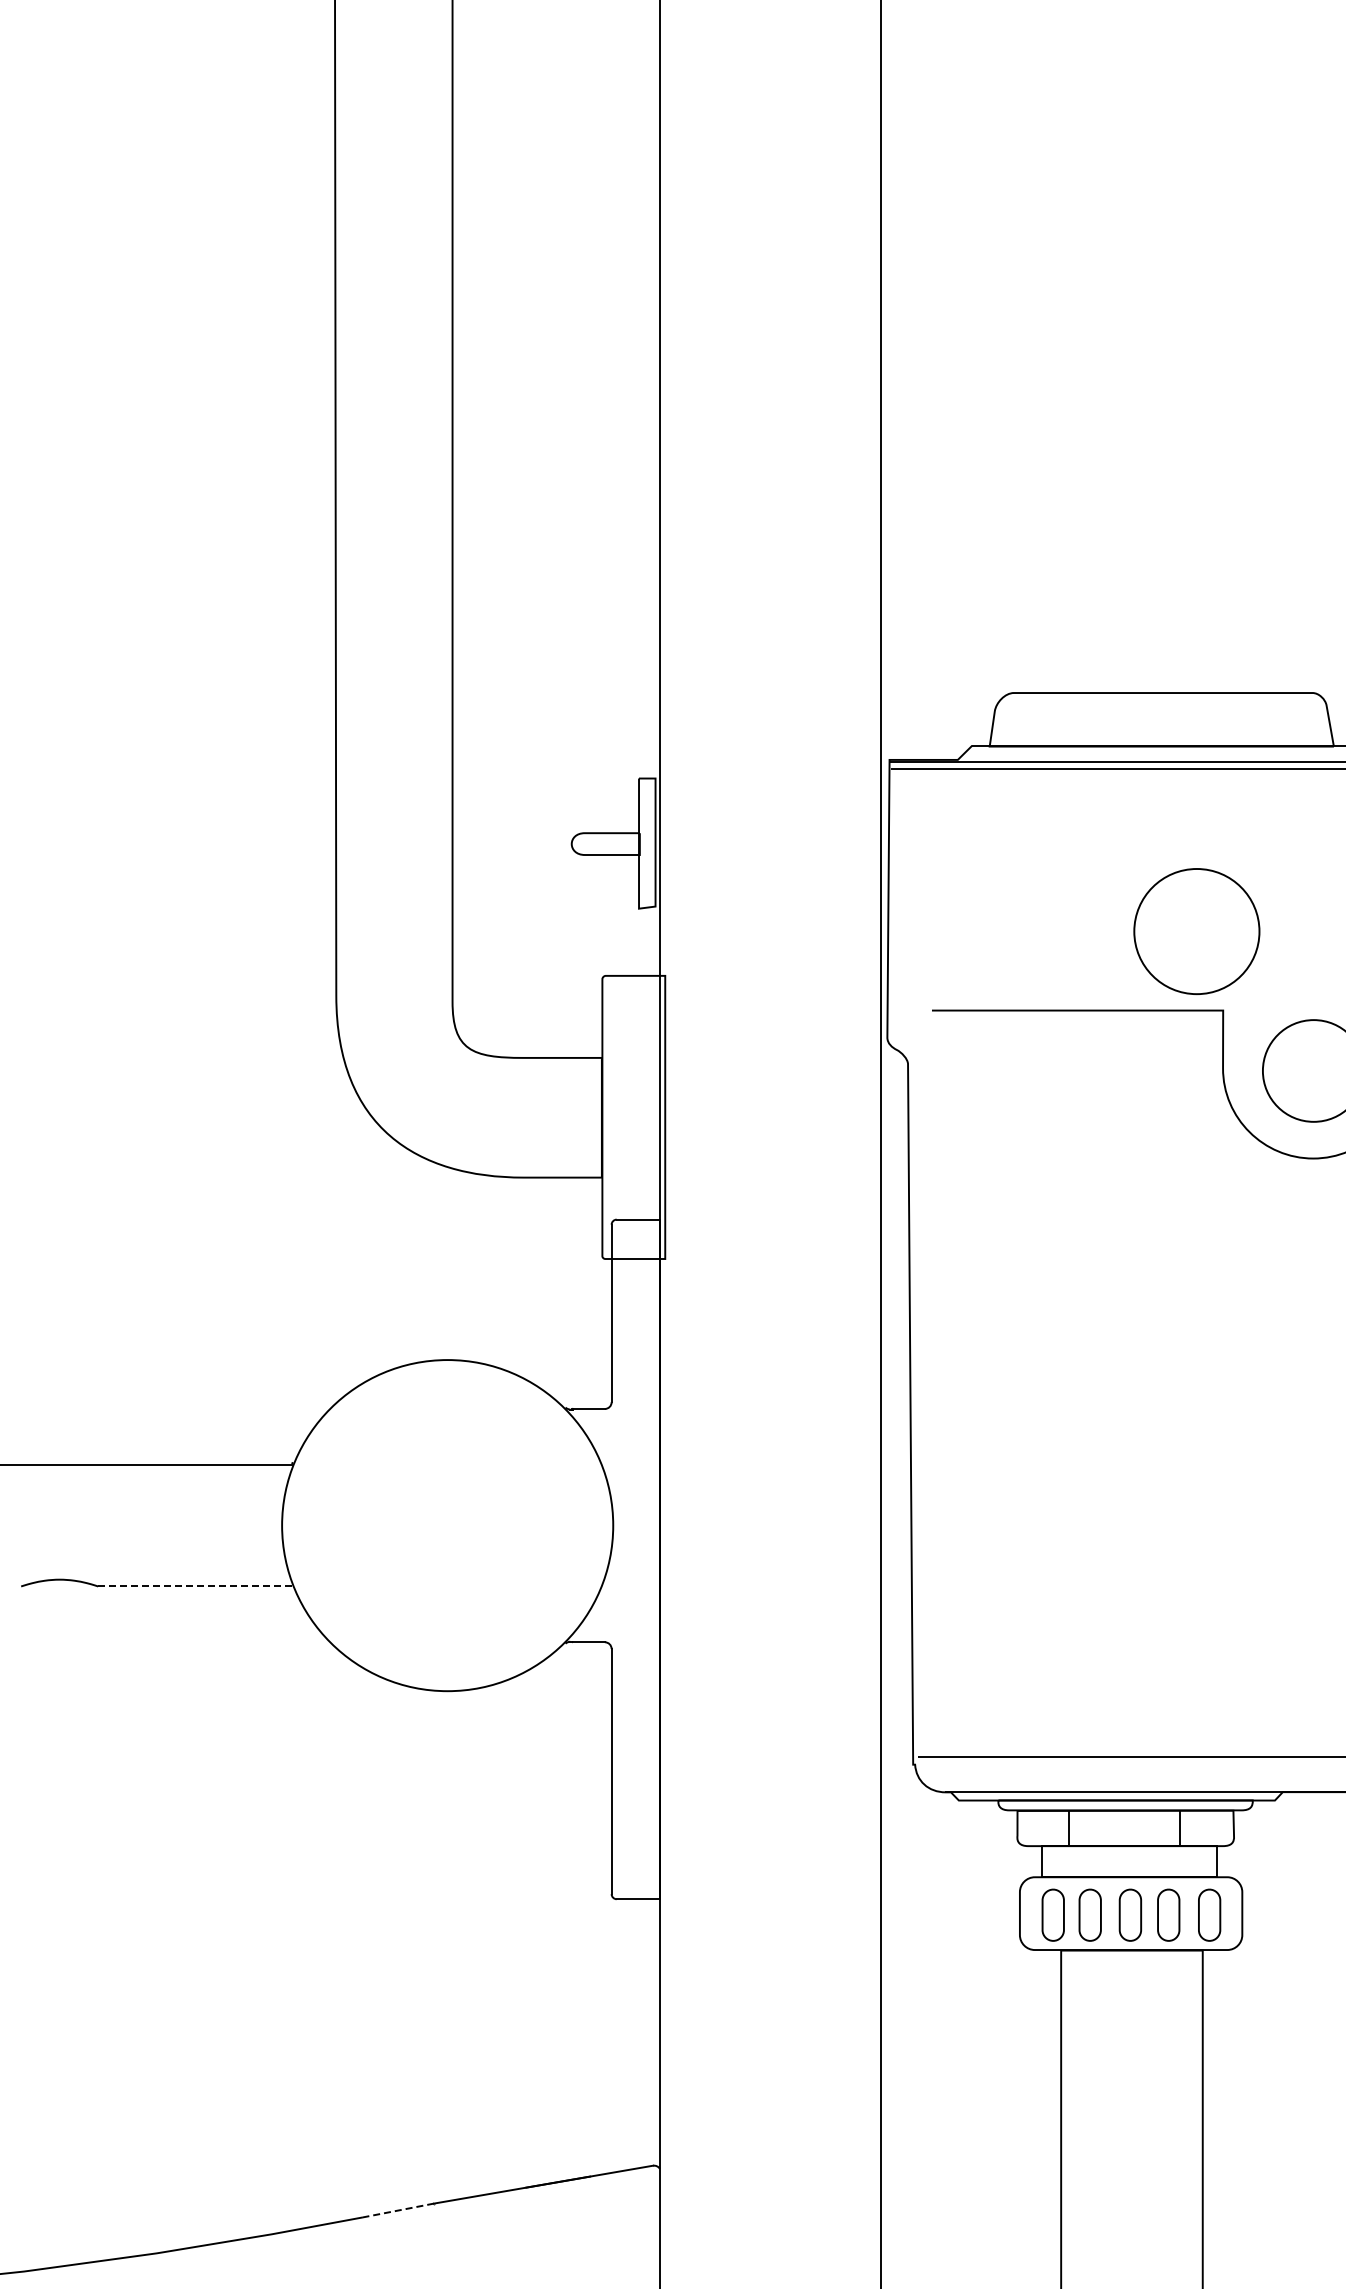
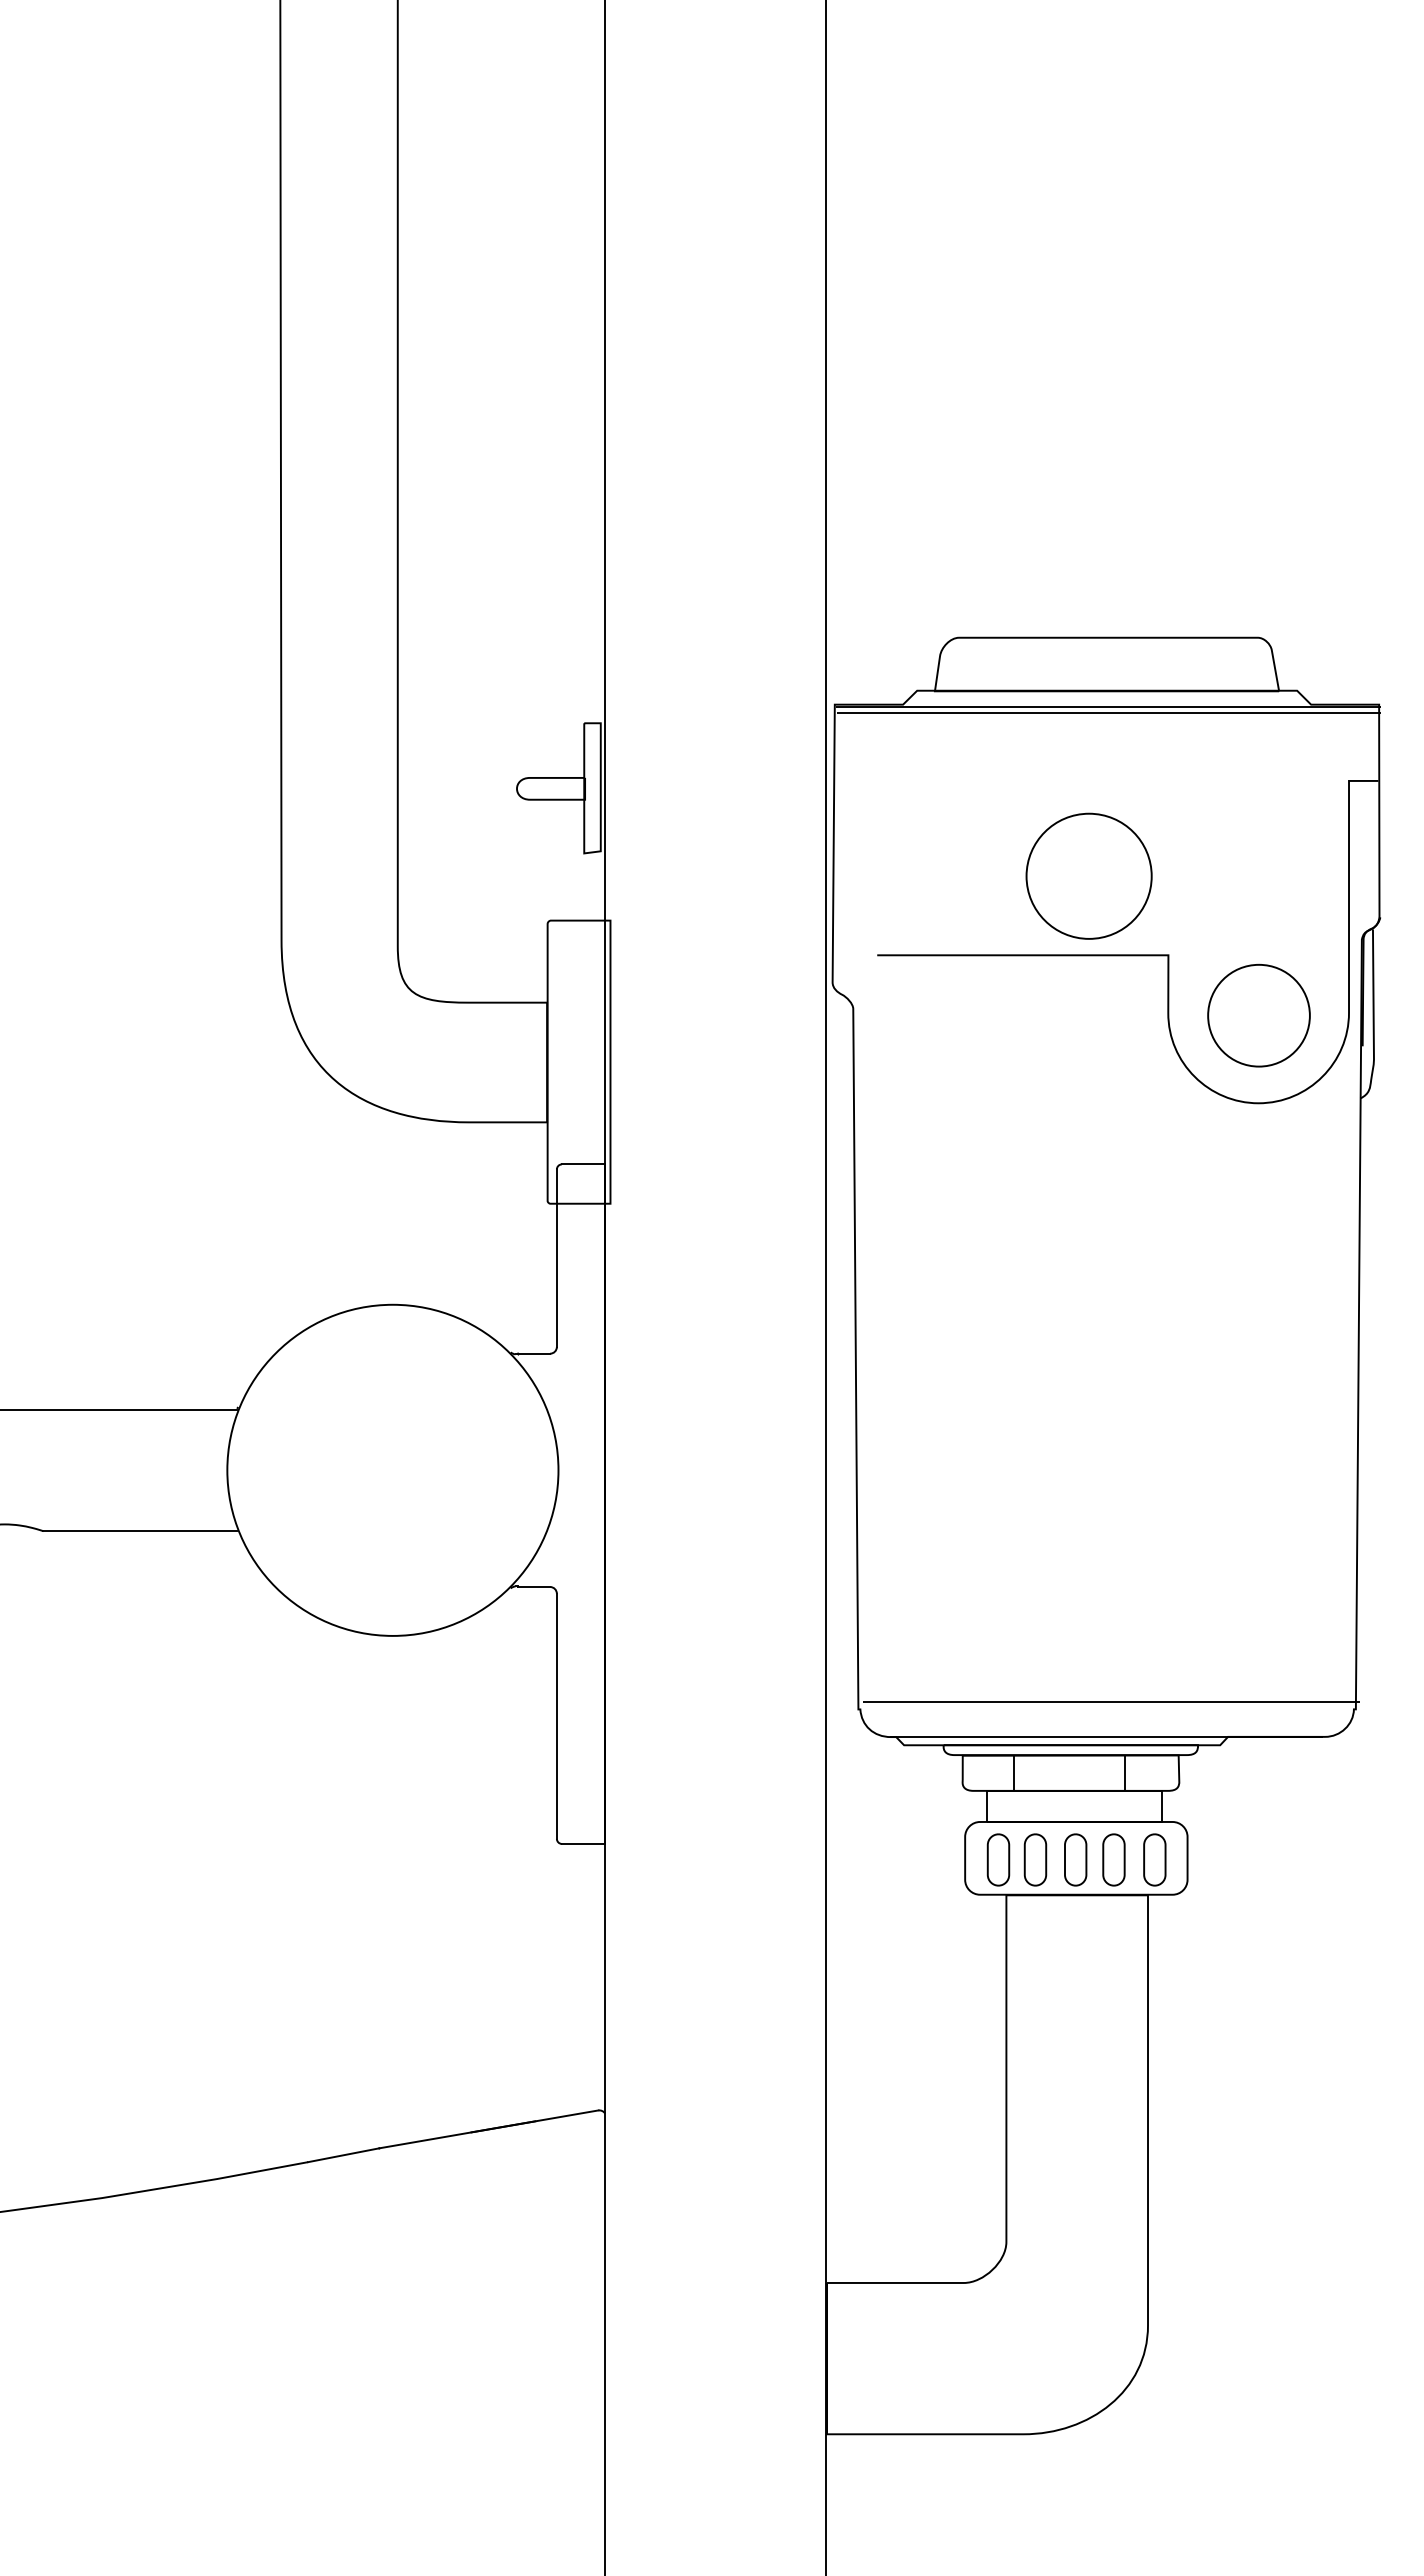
part: (1196, 930) -> (1088, 875), moved
line: (195, 1586) -> (140, 1531), dashed -> solid
line: (398, 2210) -> (343, 2155), dashed -> solid

